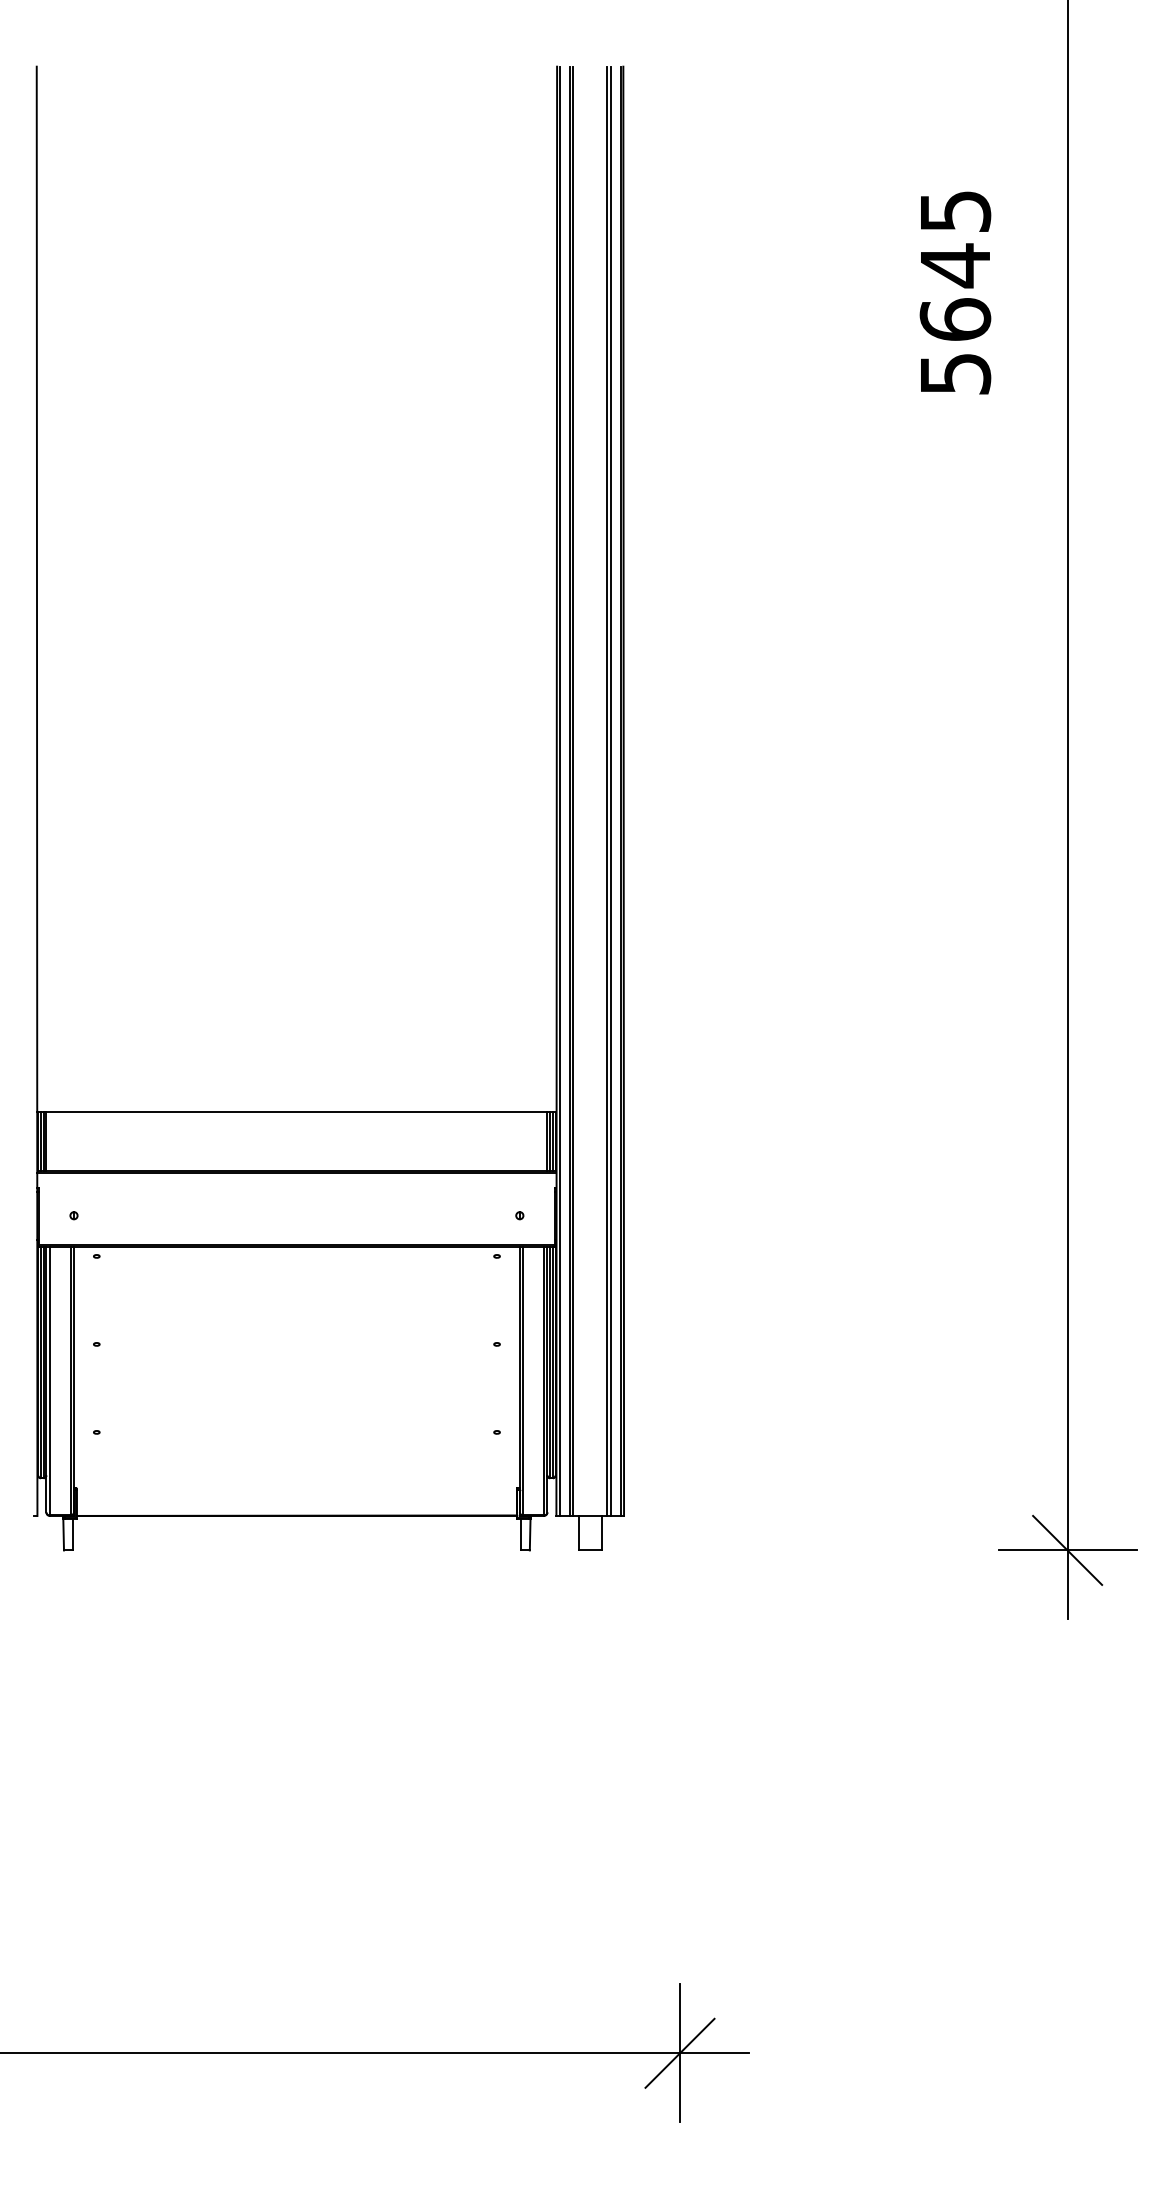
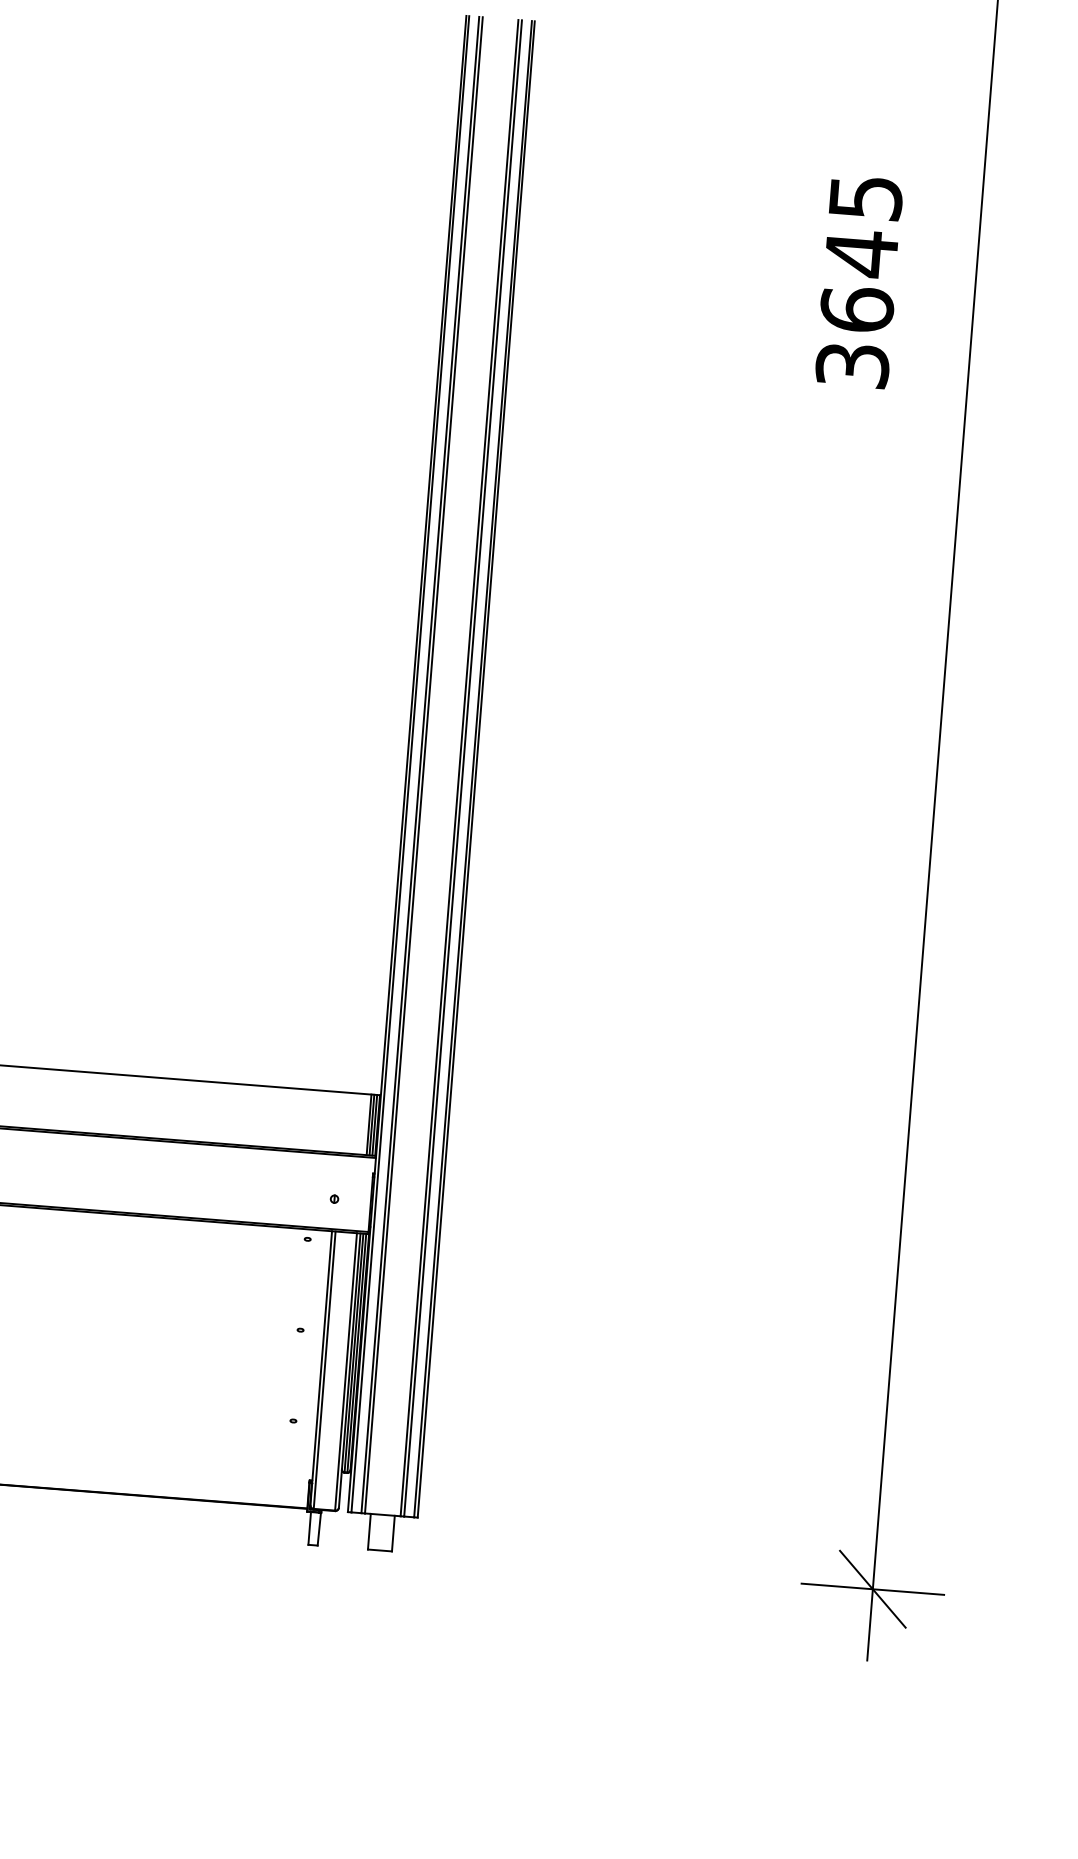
text: (954, 373) -> (851, 364), 5645 -> 3645

